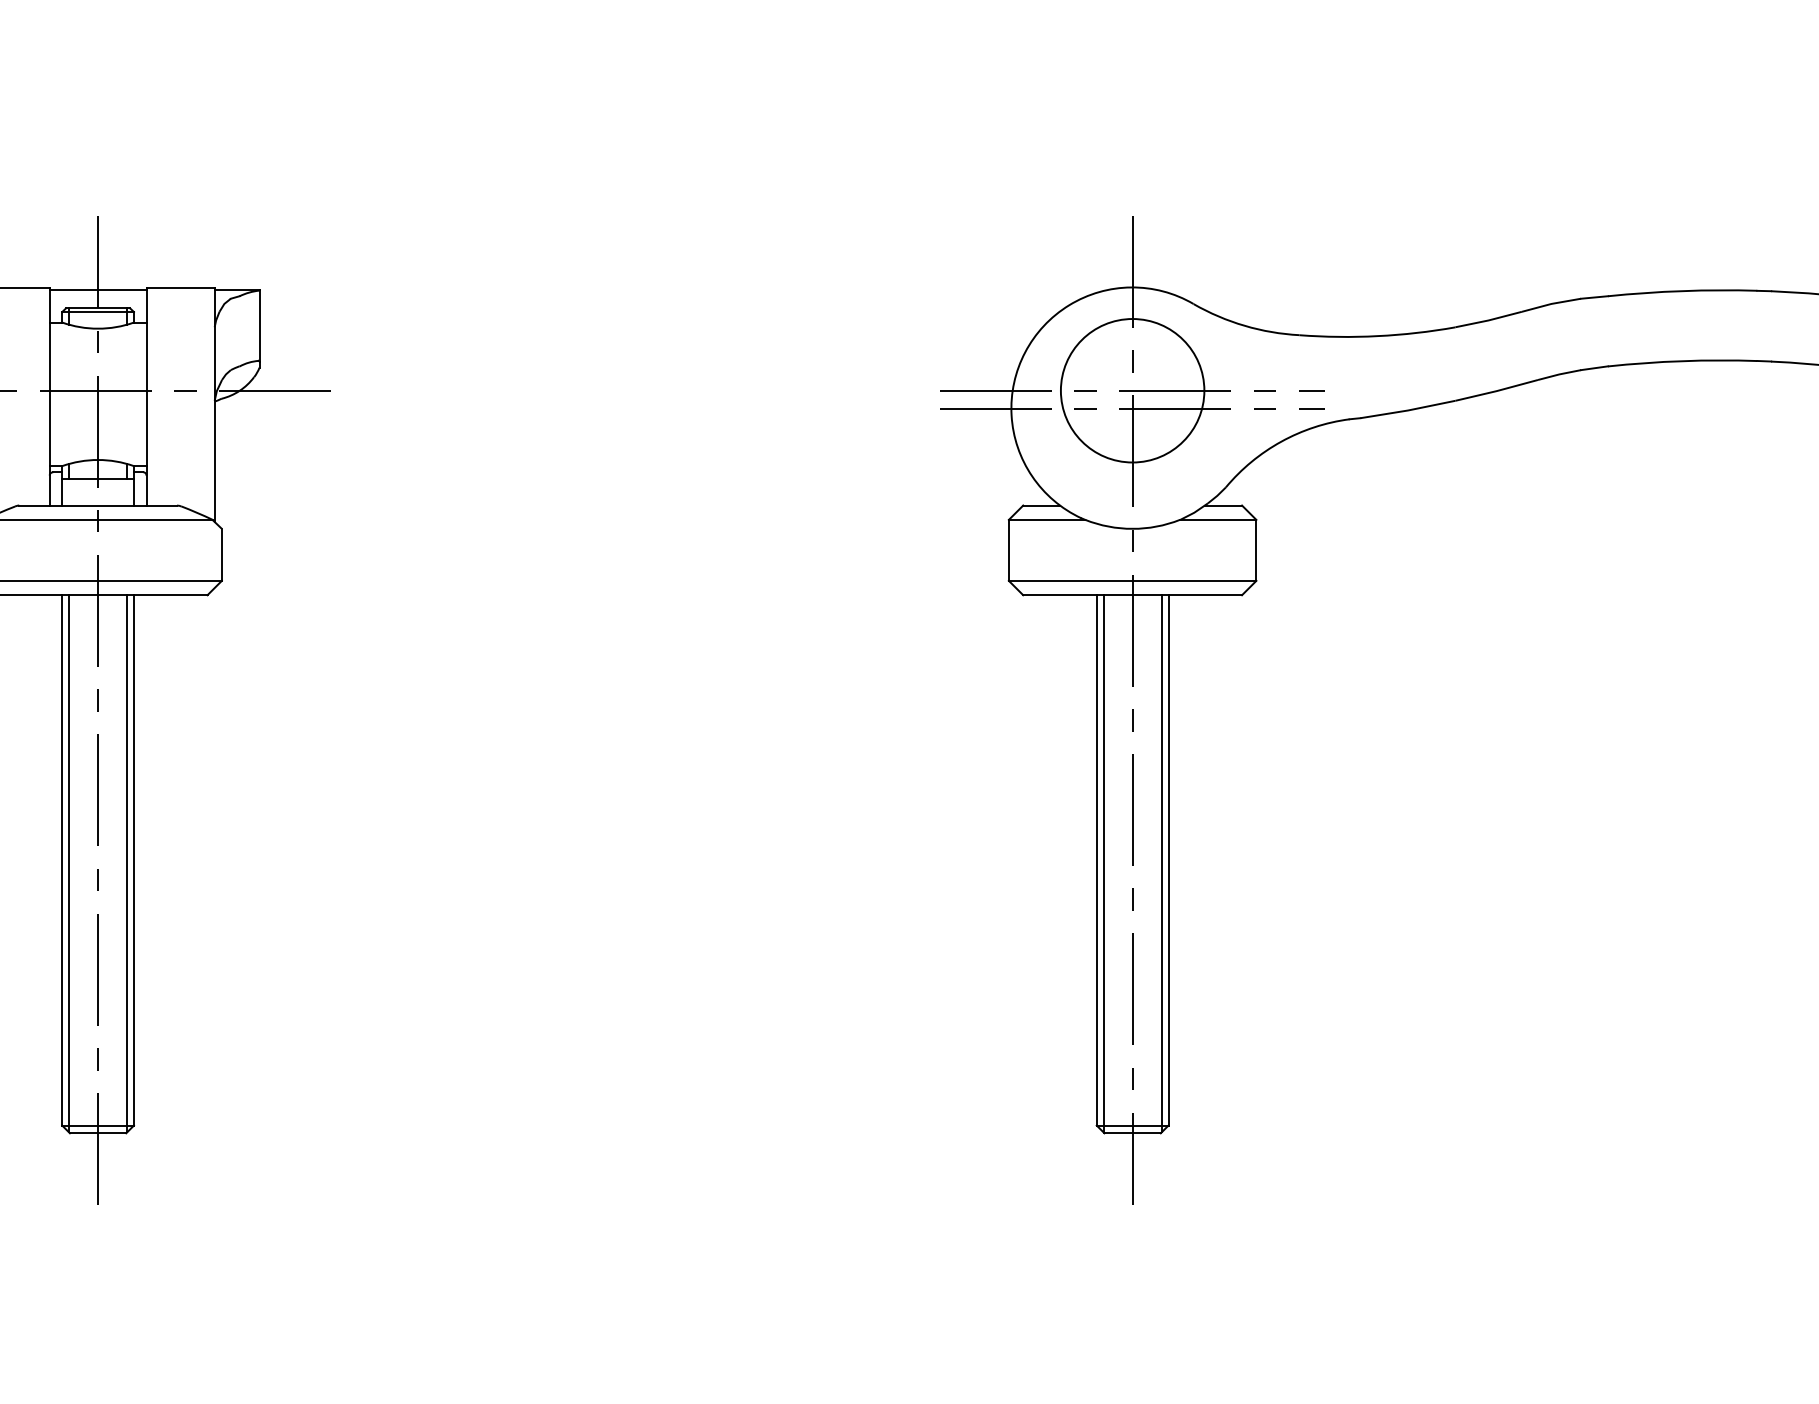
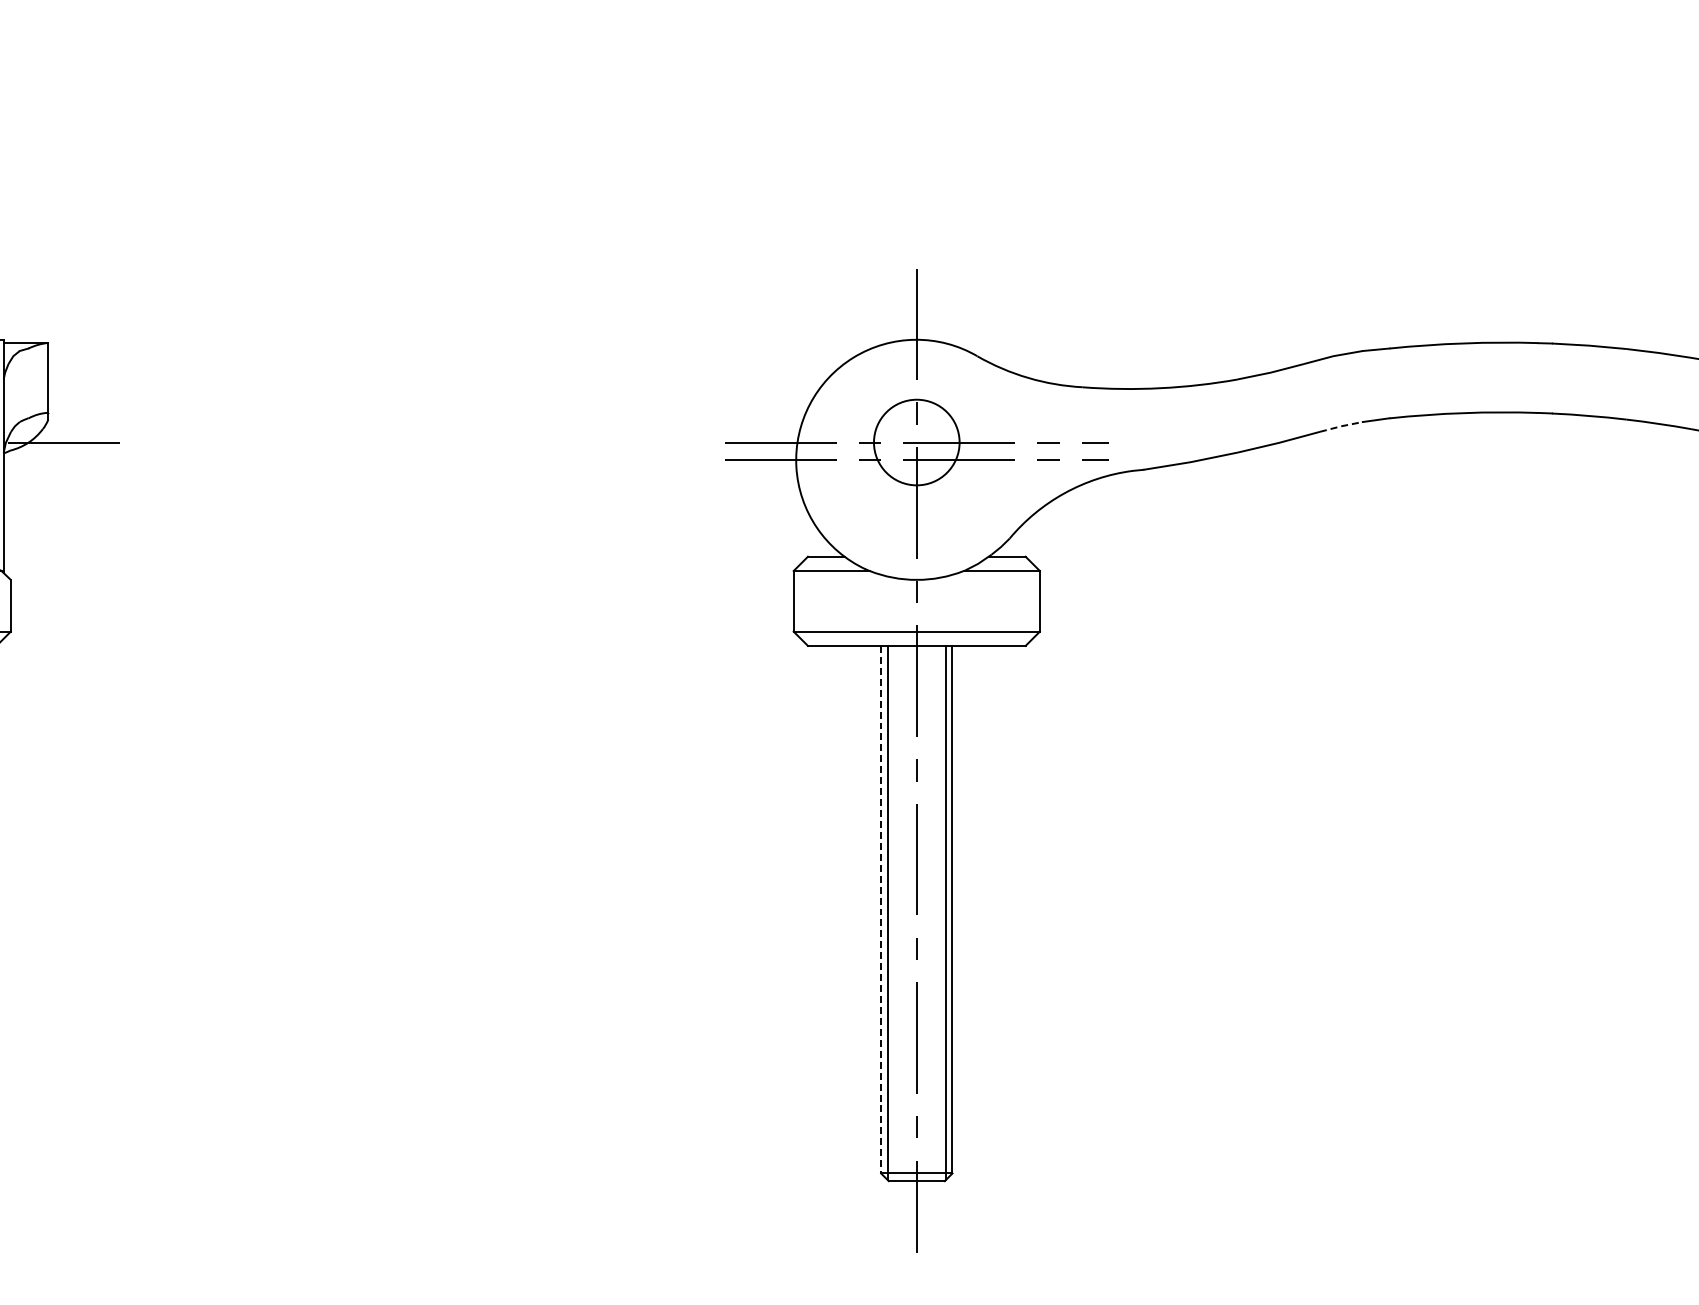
line: (1559, 374) -> (1341, 426), solid -> dashed
circle: (1132, 390) -> (916, 442), size x0.6
line: (1096, 860) -> (880, 909), solid -> dashed

